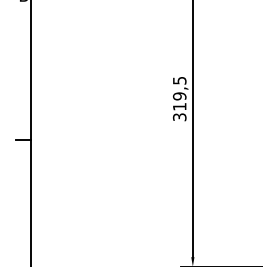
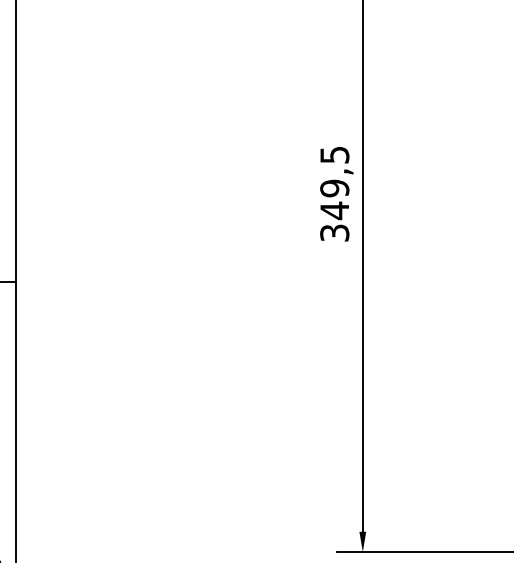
text: (179, 106) -> (334, 210), 319,5 -> 349,5

